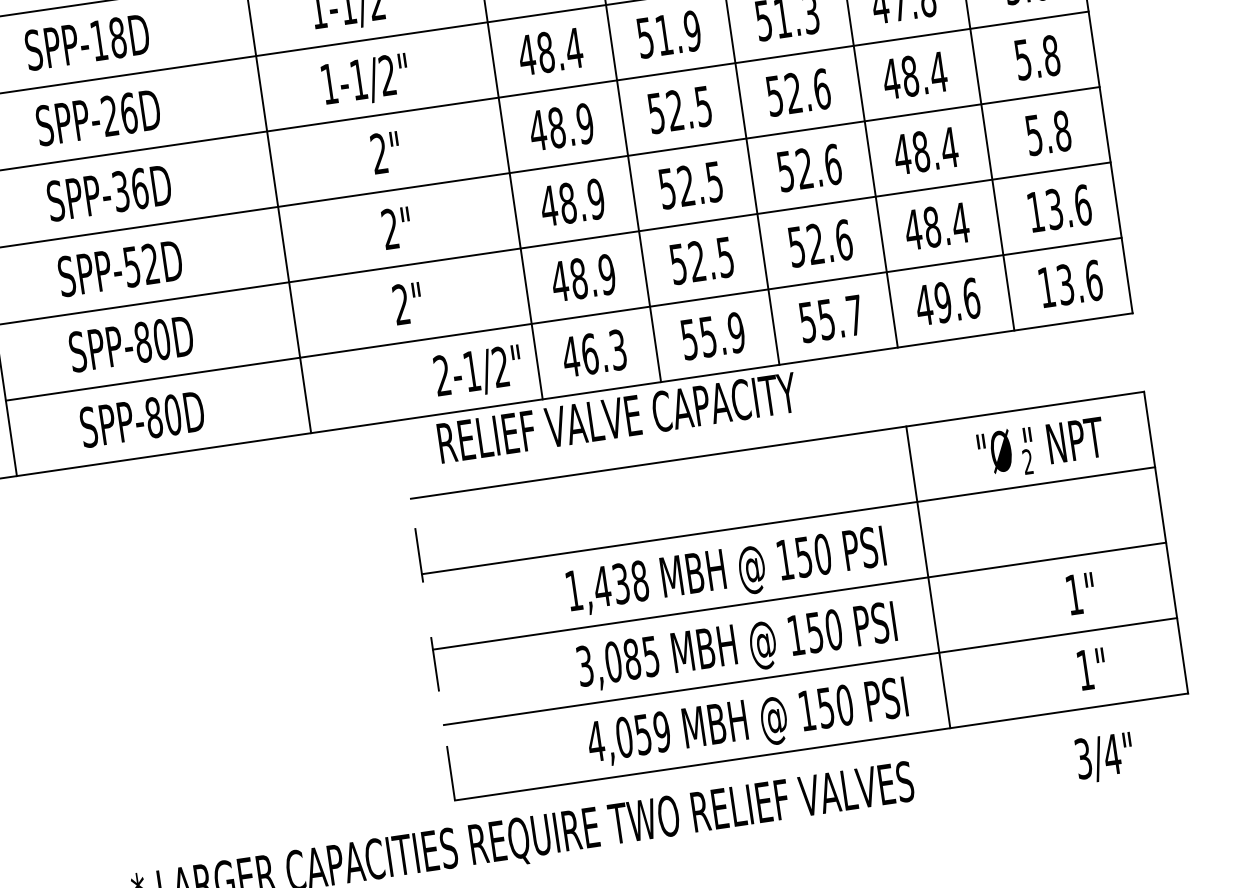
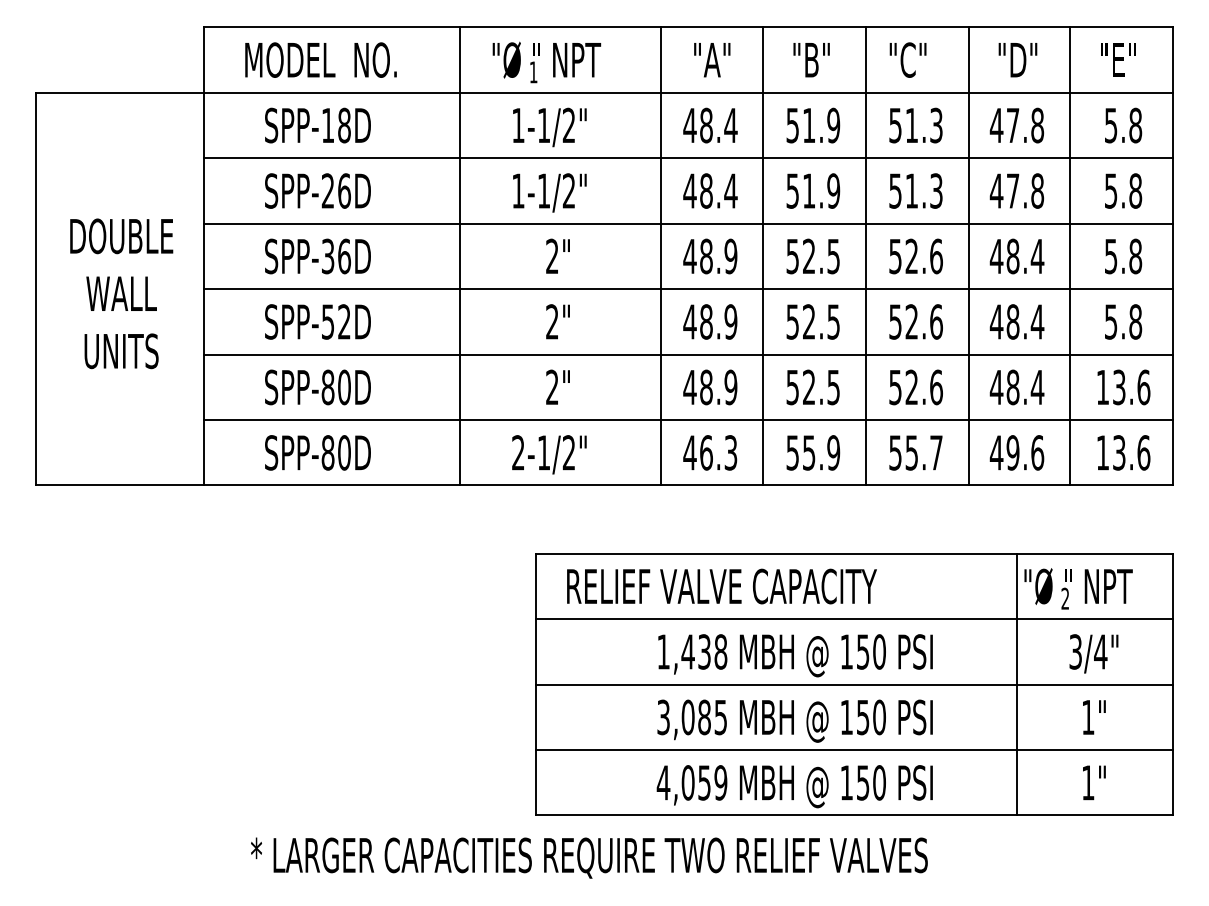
text: (478, 372) -> (549, 454), moved
text: (617, 417) -> (721, 586), moved
line: (928, 577) -> (1017, 684), moved
line: (433, 649) -> (536, 684), dashed -> solid
text: (1104, 757) -> (1093, 653), moved

